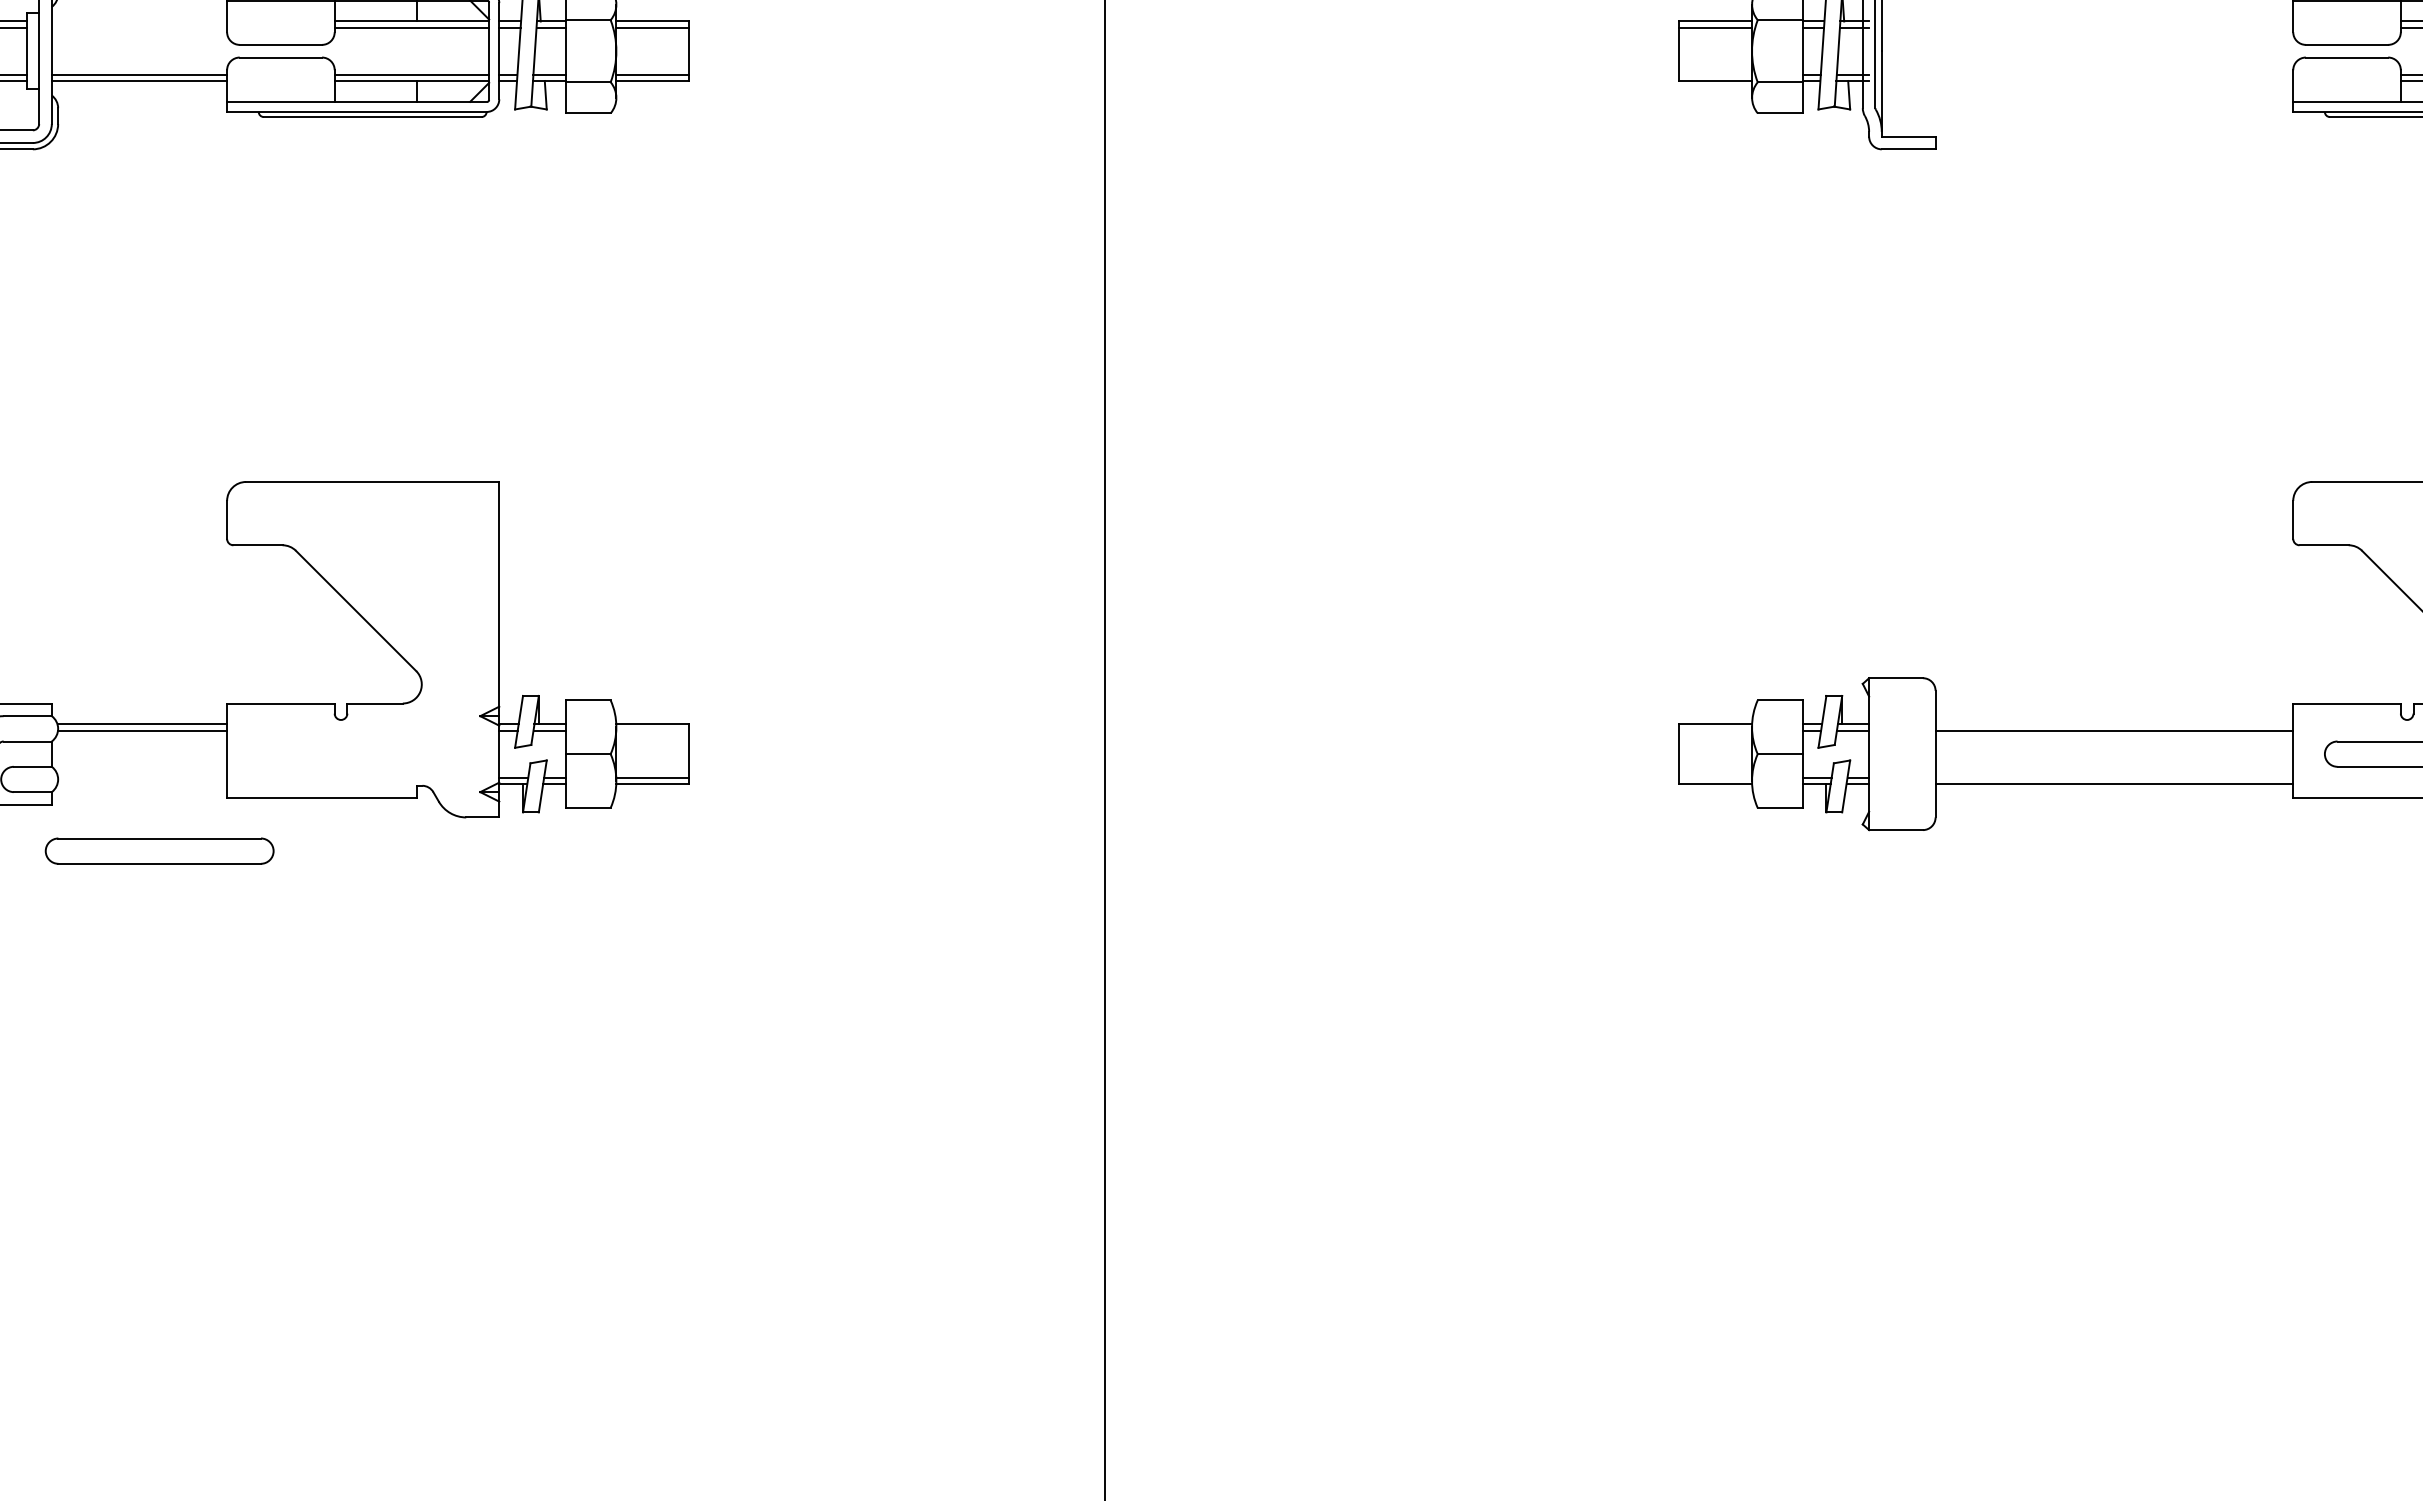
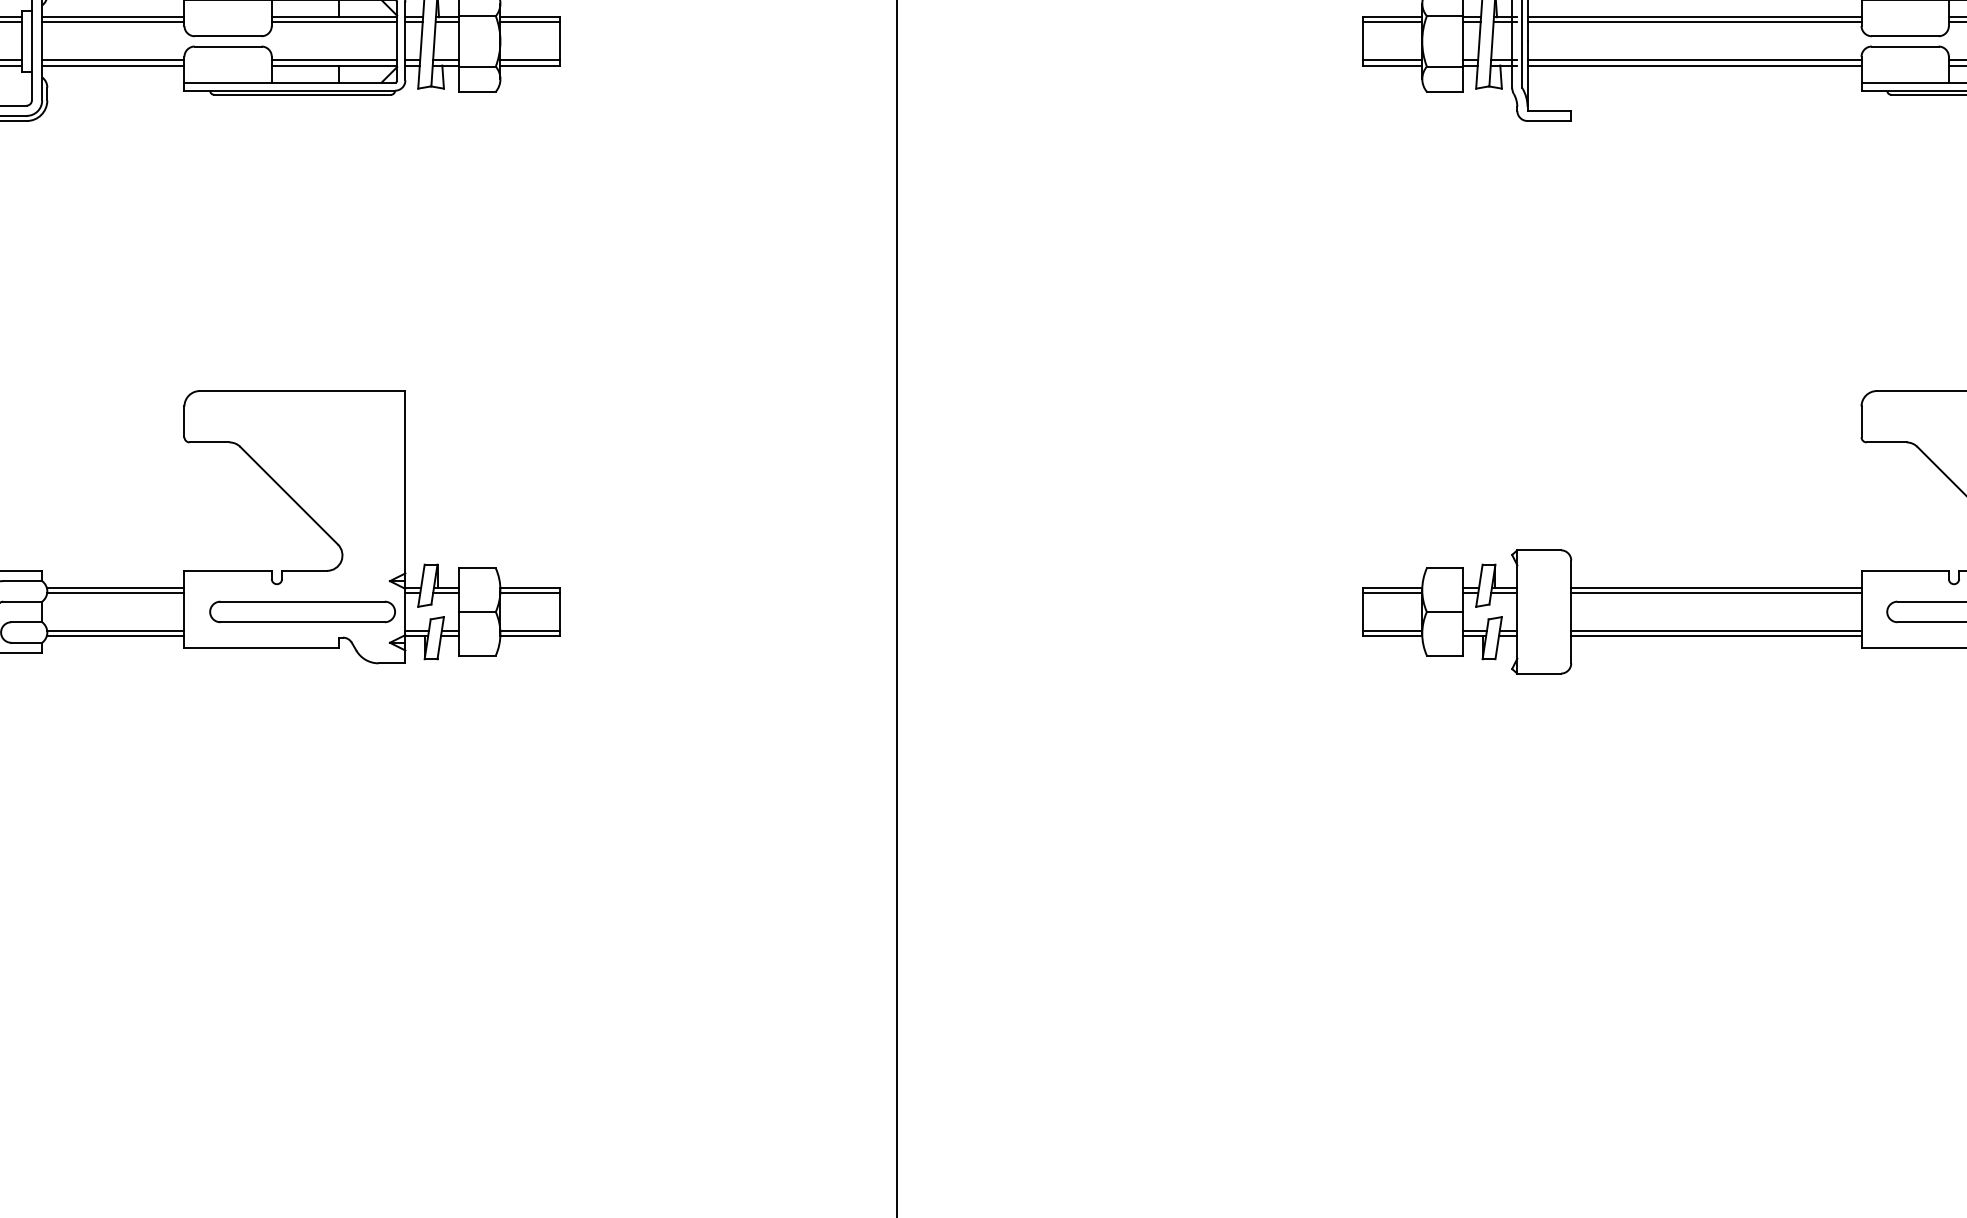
line: (139, 21) -> (113, 17), added
line: (2087, 21) -> (1694, 17), added
line: (139, 27) -> (113, 22), added
line: (2087, 27) -> (1694, 22), added
line: (1715, 74) -> (1392, 60), added
line: (2087, 74) -> (1694, 60), added
line: (2087, 80) -> (1694, 65), added
line: (2114, 724) -> (1716, 587), added
line: (652, 730) -> (529, 592), added
line: (1715, 730) -> (1392, 592), added
line: (142, 777) -> (115, 630), added
line: (1715, 777) -> (1392, 630), added
line: (2114, 777) -> (1716, 630), added
line: (142, 783) -> (115, 635), added
part: (159, 850) -> (302, 611), moved

